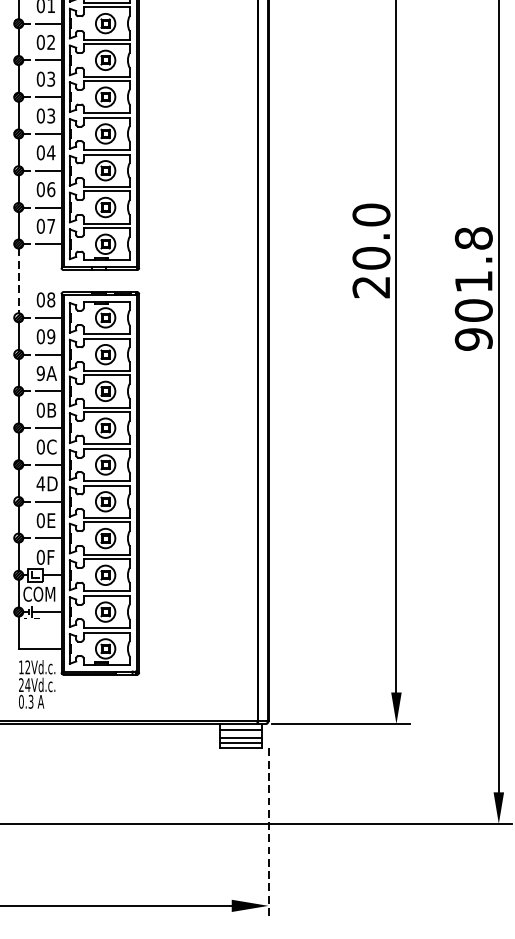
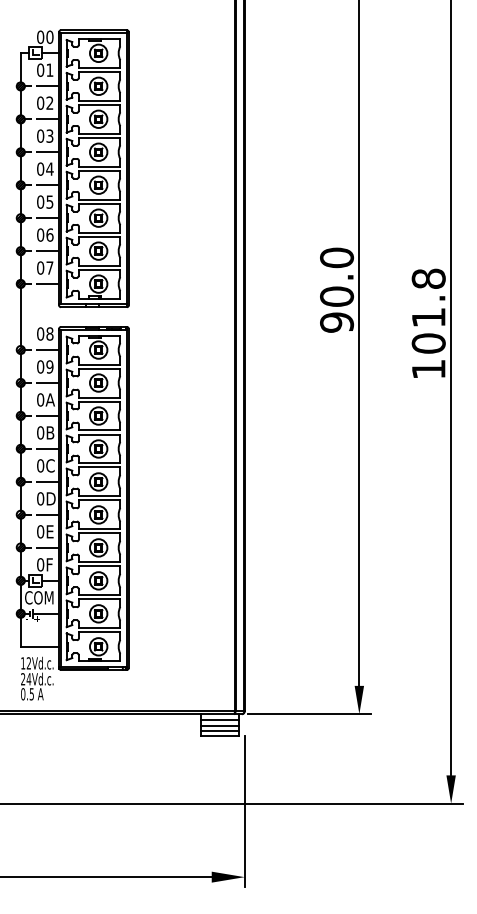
text: (50, 115) -> (49, 168), 03 -> 04
text: (50, 152) -> (49, 201), 04 -> 05
line: (18, 281) -> (20, 317), dashed -> solid
text: (372, 287) -> (337, 322), 20.0 -> 90.0
text: (473, 339) -> (428, 369), 901.8 -> 101.8
text: (40, 373) -> (40, 399), 9A -> 0A
text: (40, 483) -> (40, 498), 4D -> 0D
text: (30, 700) -> (31, 693), 0.3 -> 0.5
line: (268, 832) -> (244, 811), dashed -> solid

